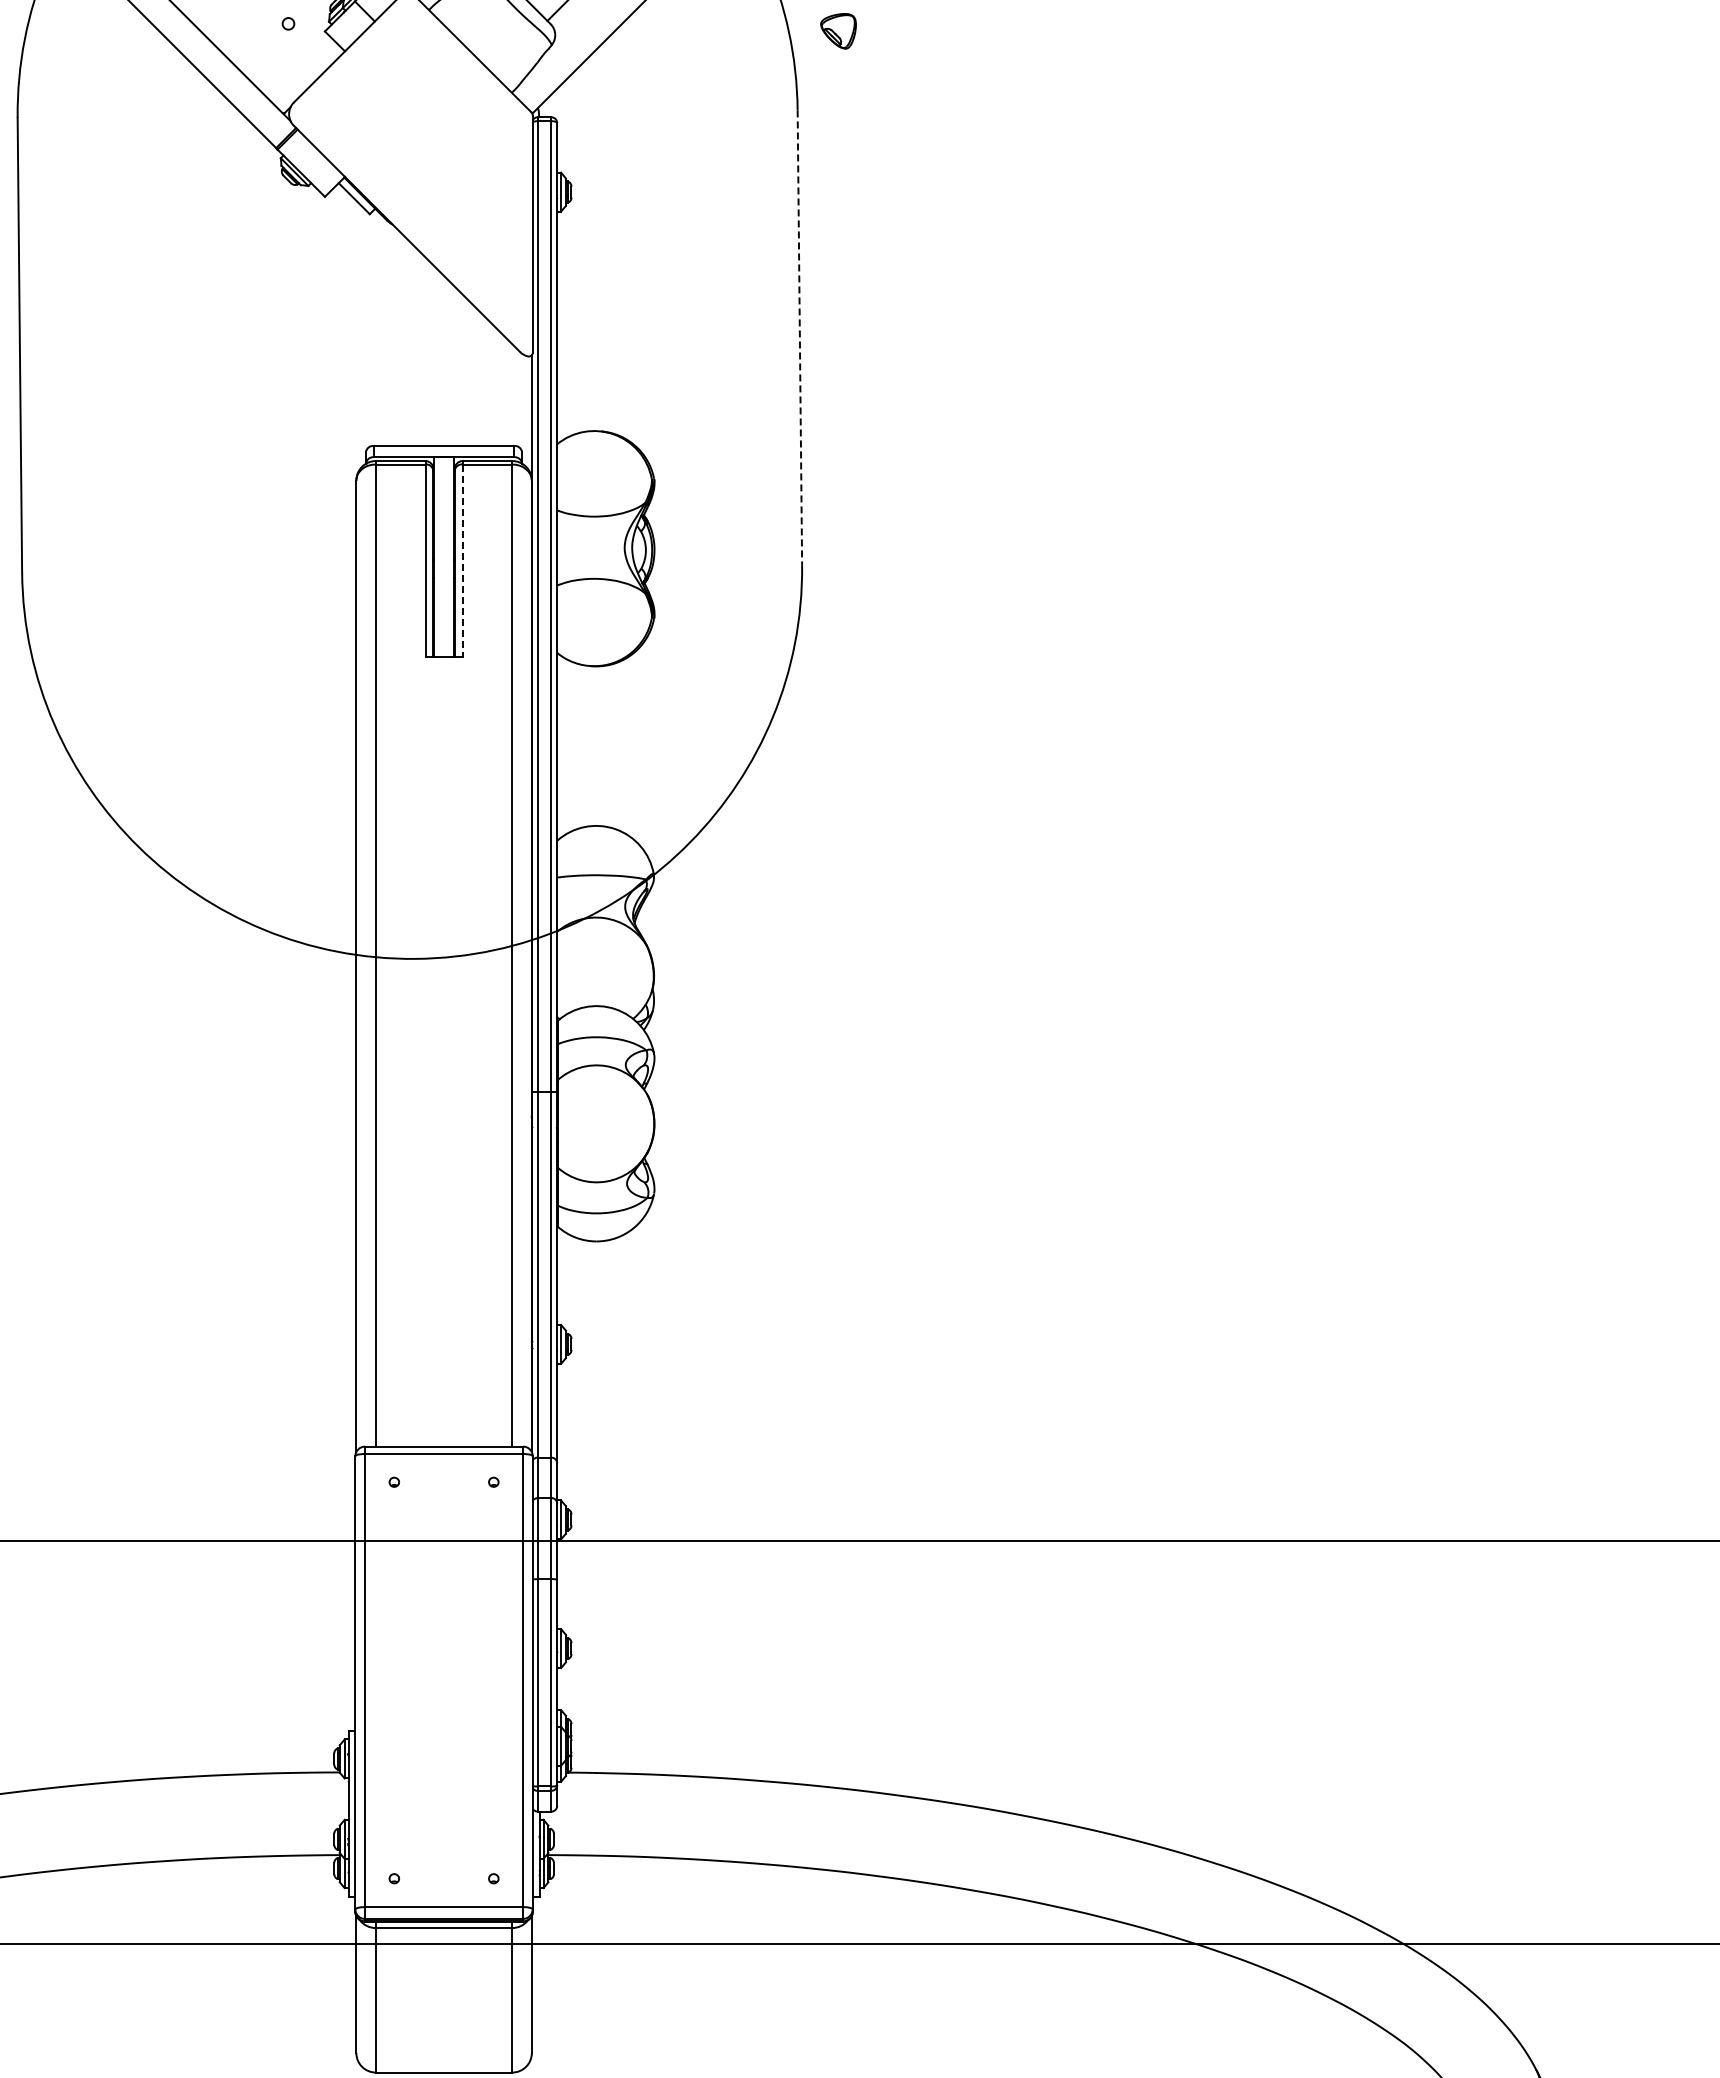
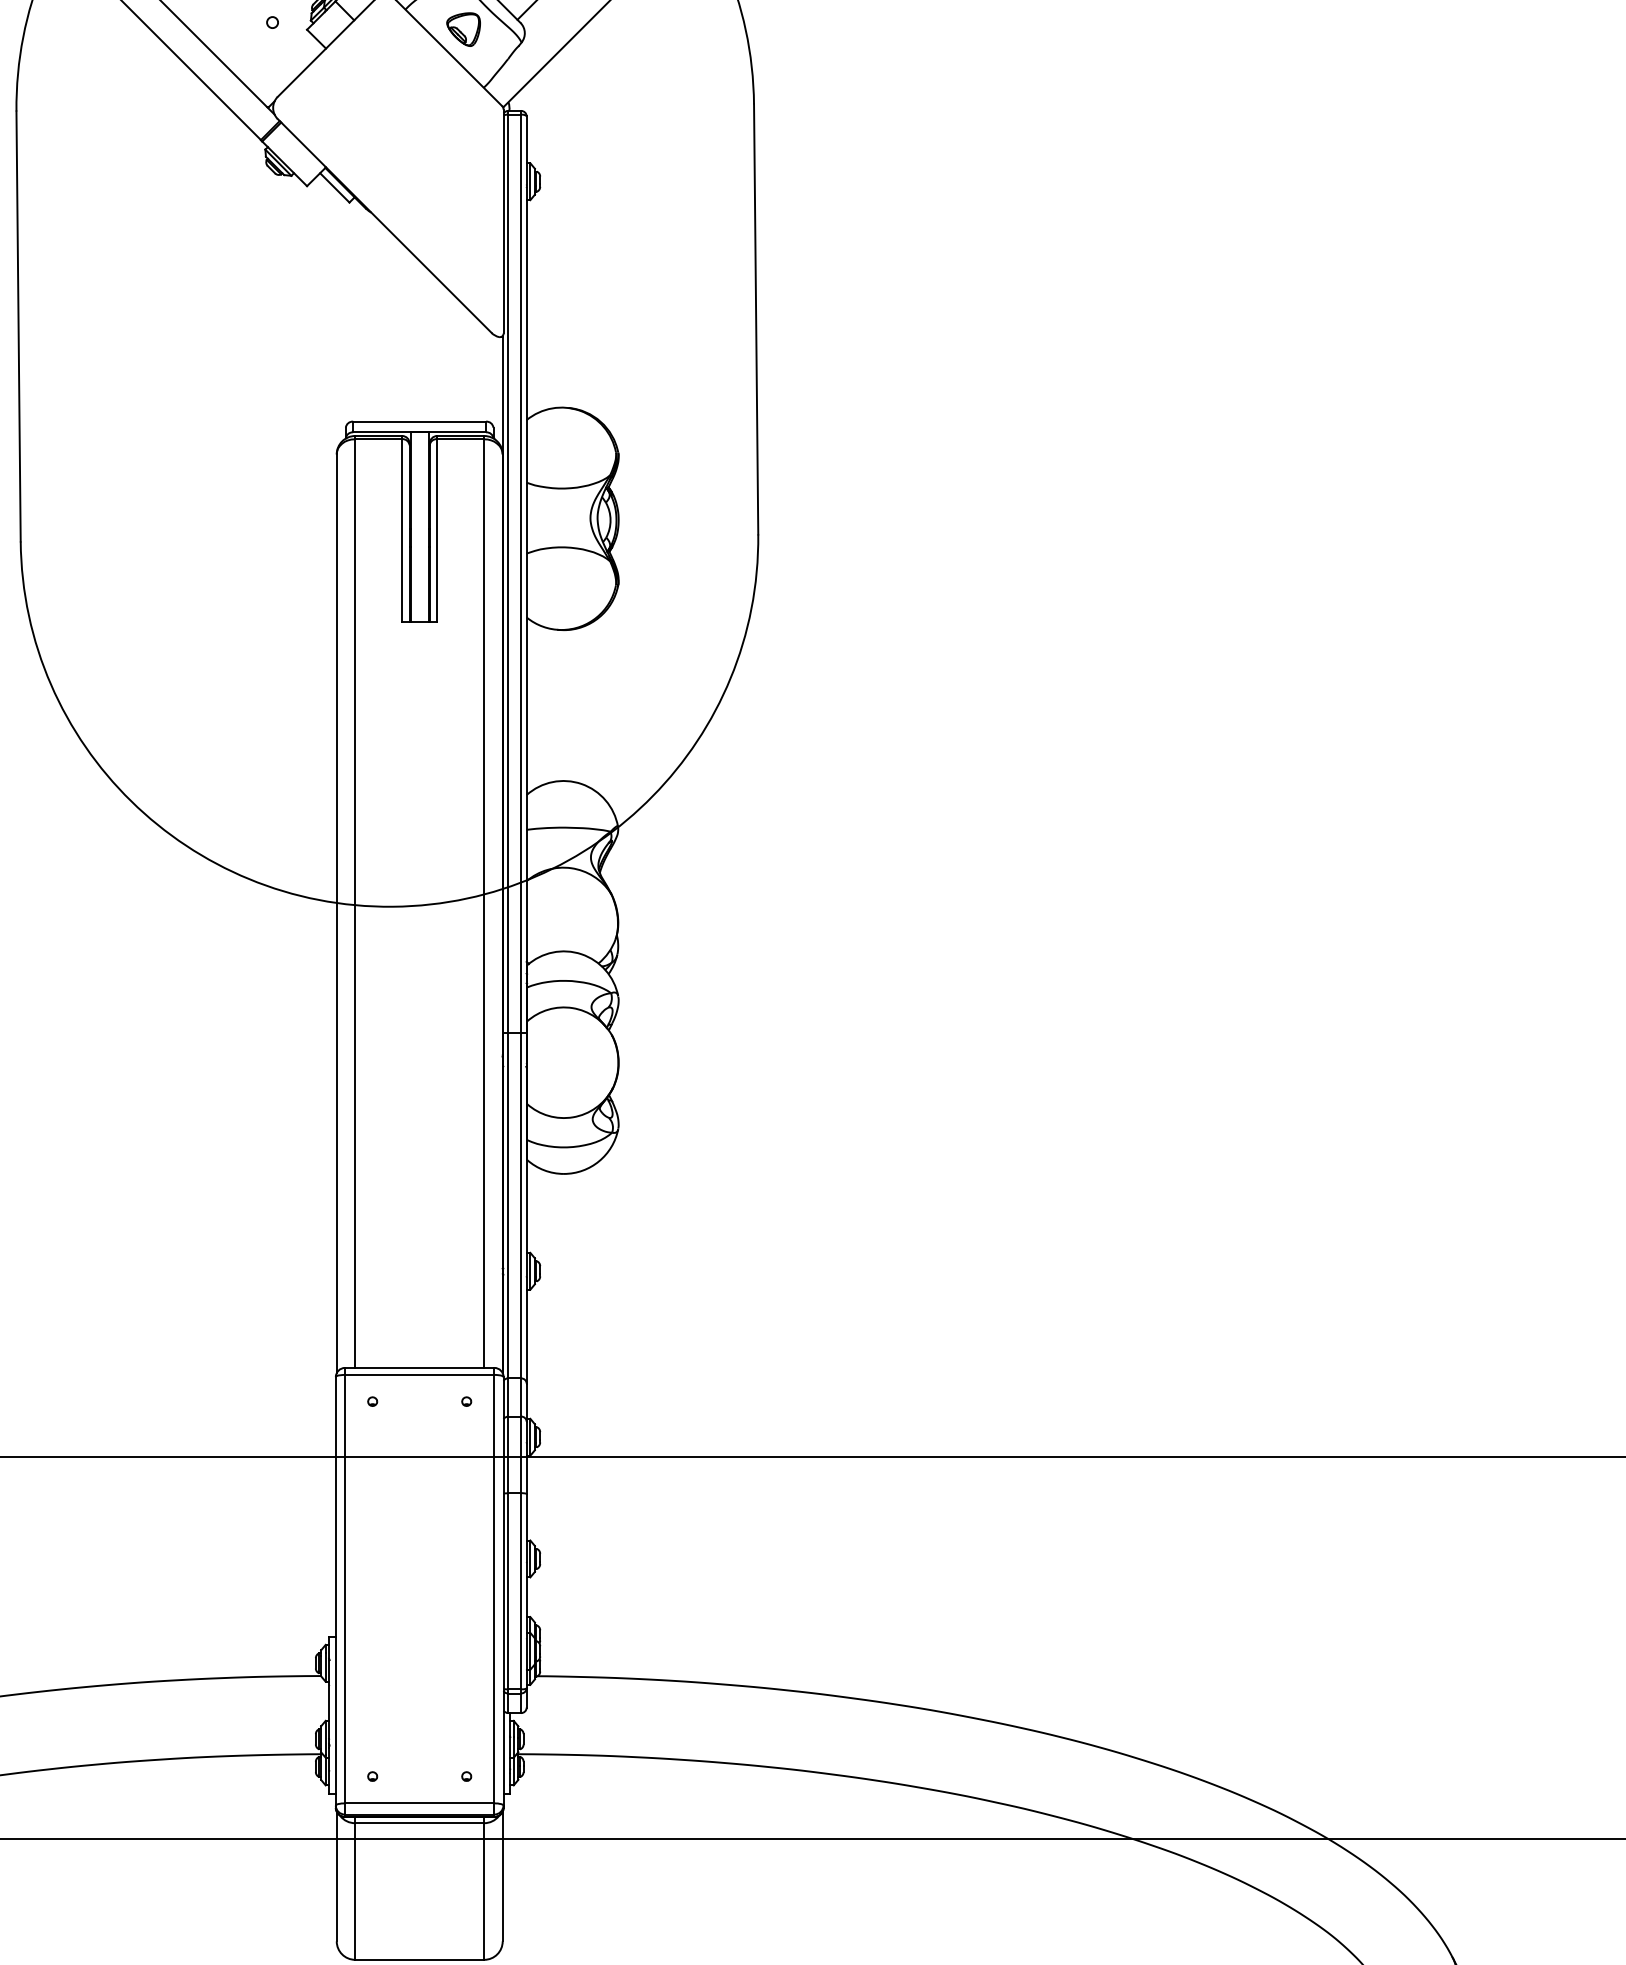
part: (838, 31) -> (463, 29), moved
line: (799, 338) -> (755, 320), dashed -> solid
line: (462, 561) -> (437, 530), dashed -> solid

